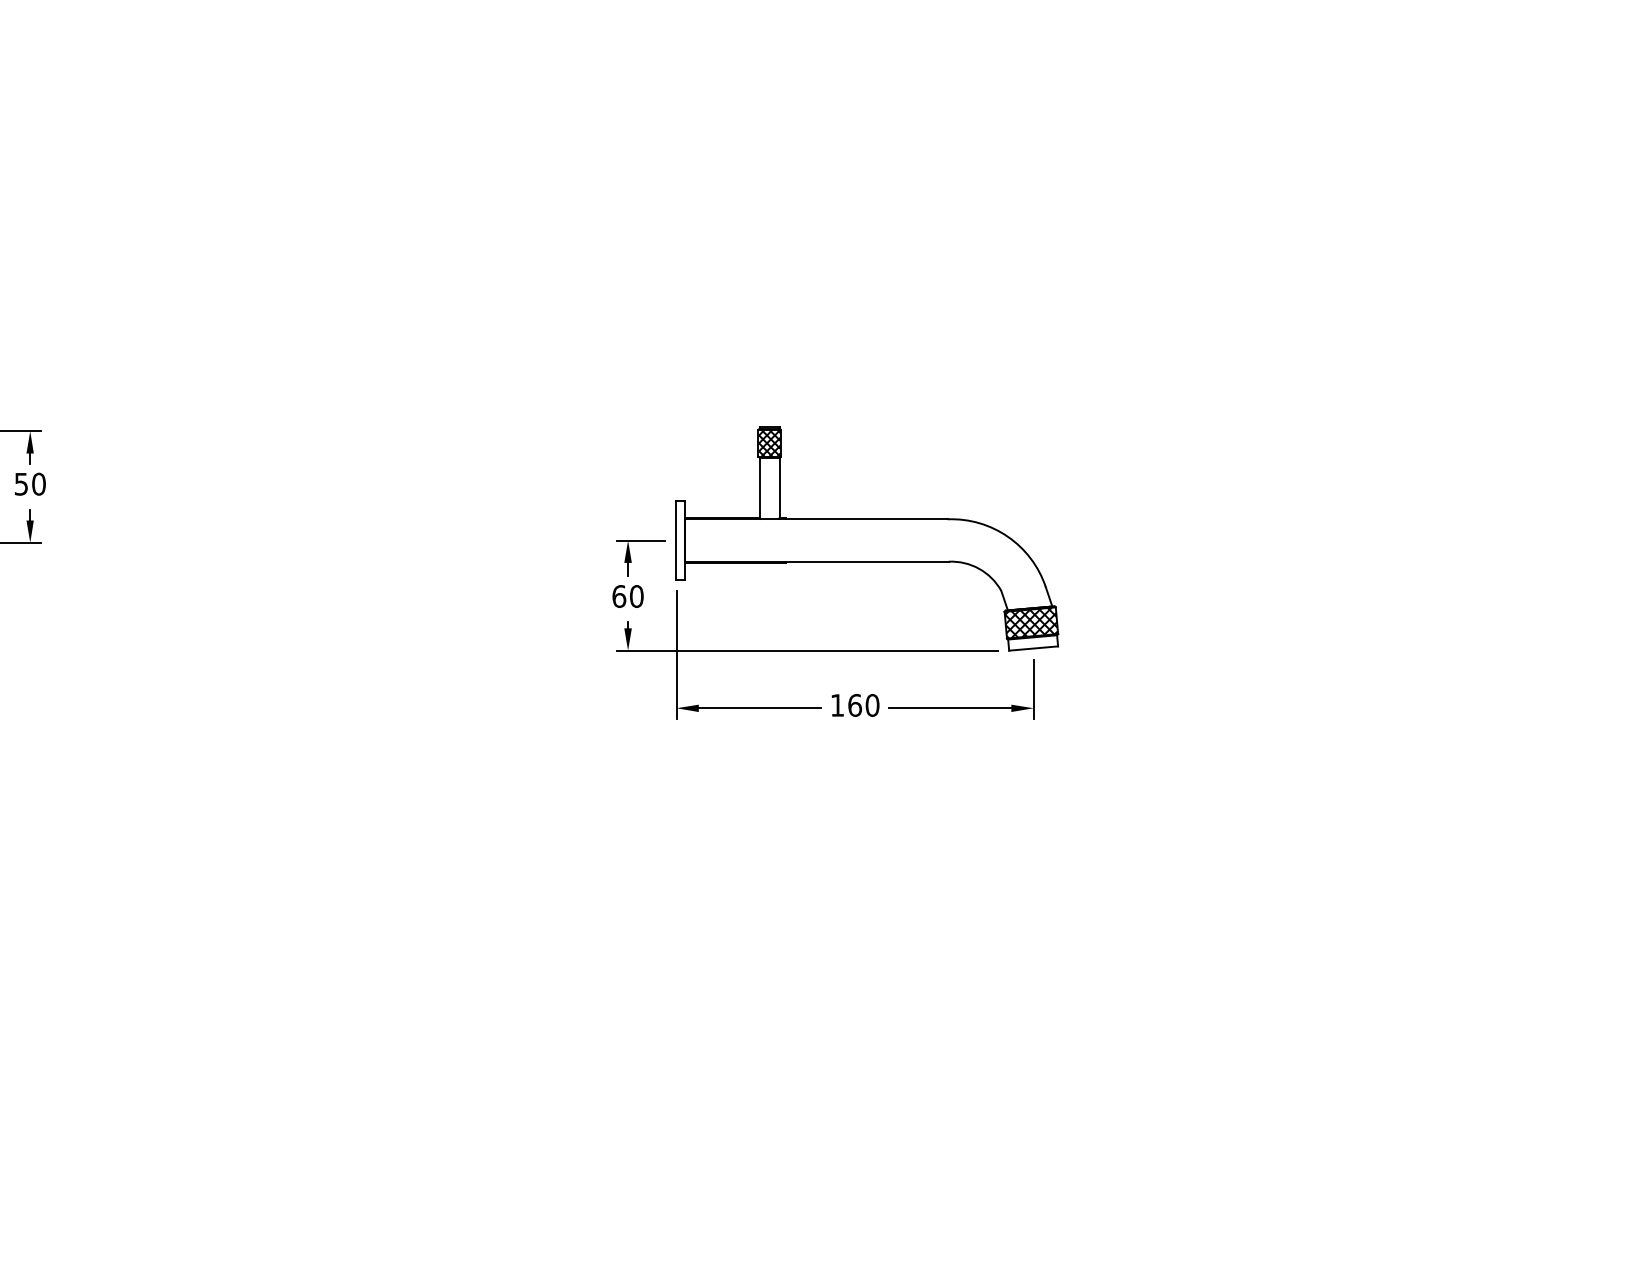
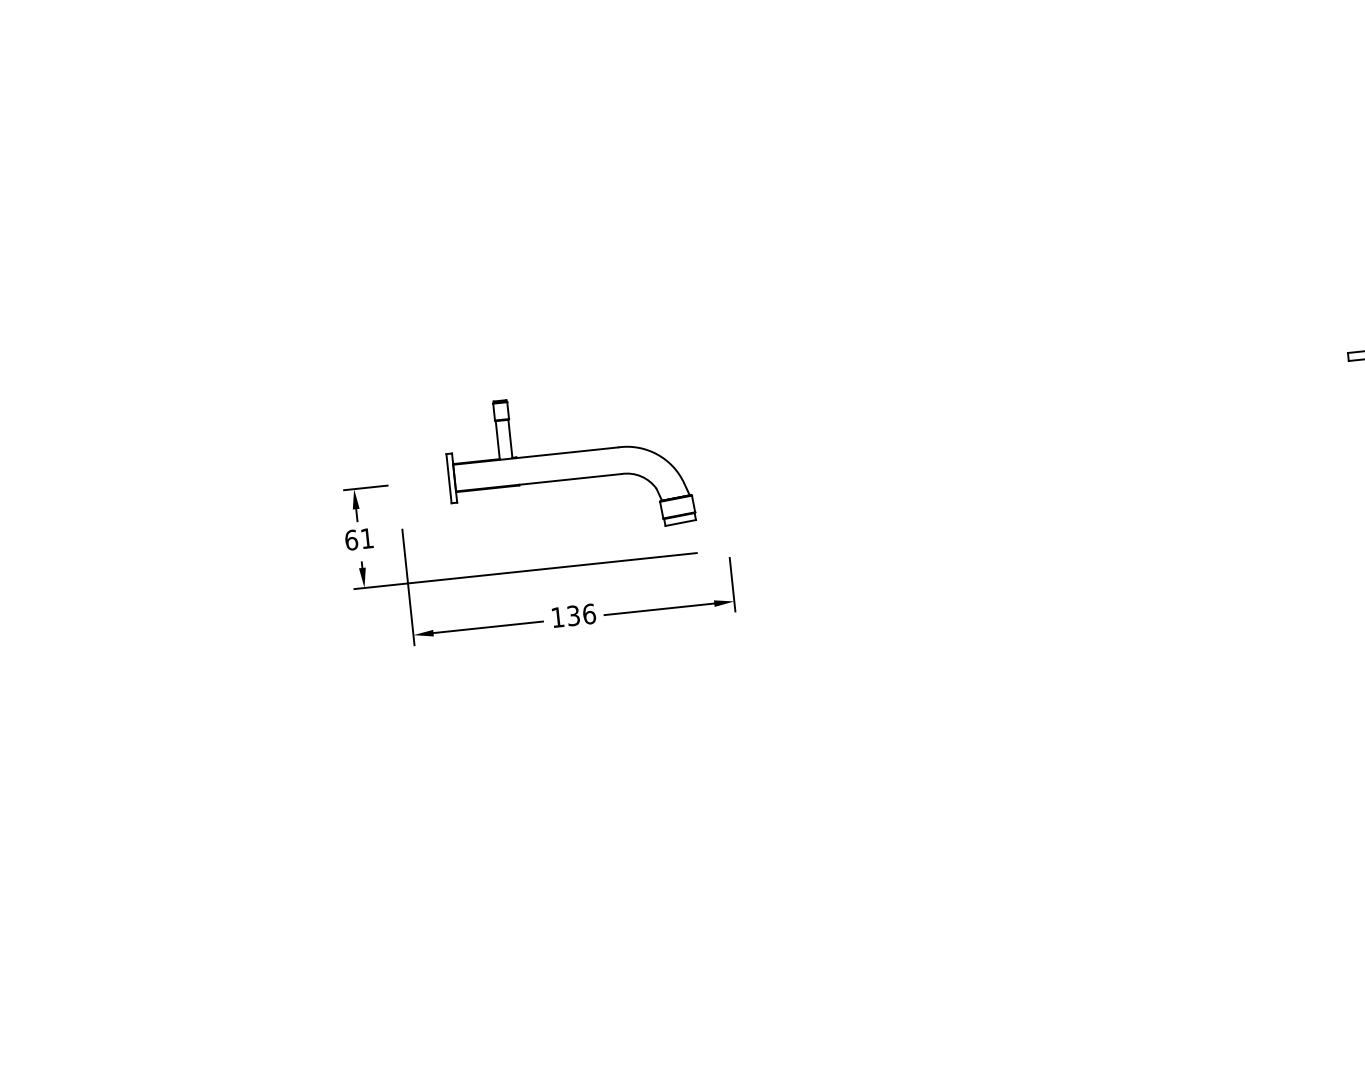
part: (867, 538) -> (568, 464), size x0.7
text: (636, 596) -> (366, 538), 60 -> 61
text: (863, 705) -> (581, 615), 160 -> 136

